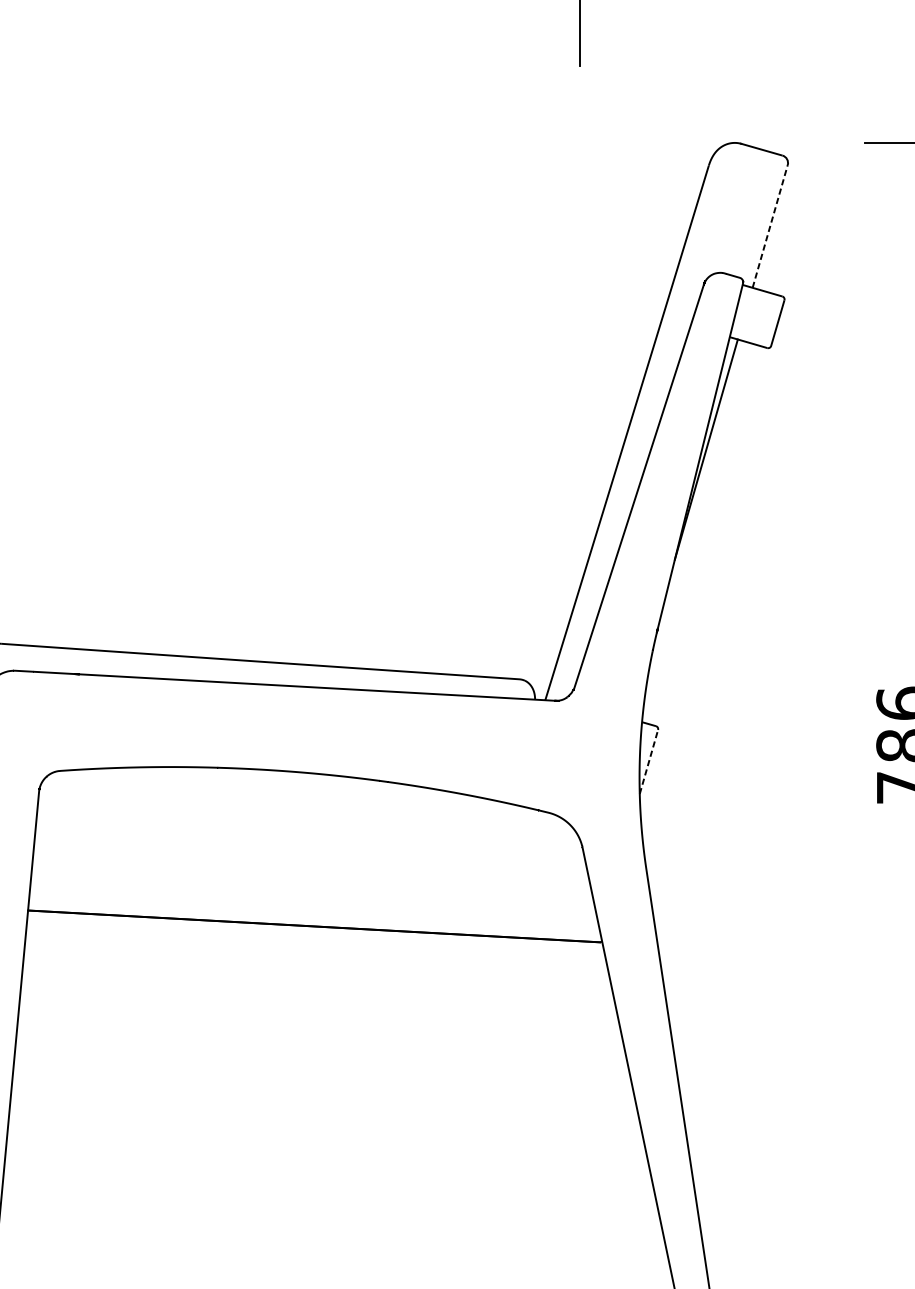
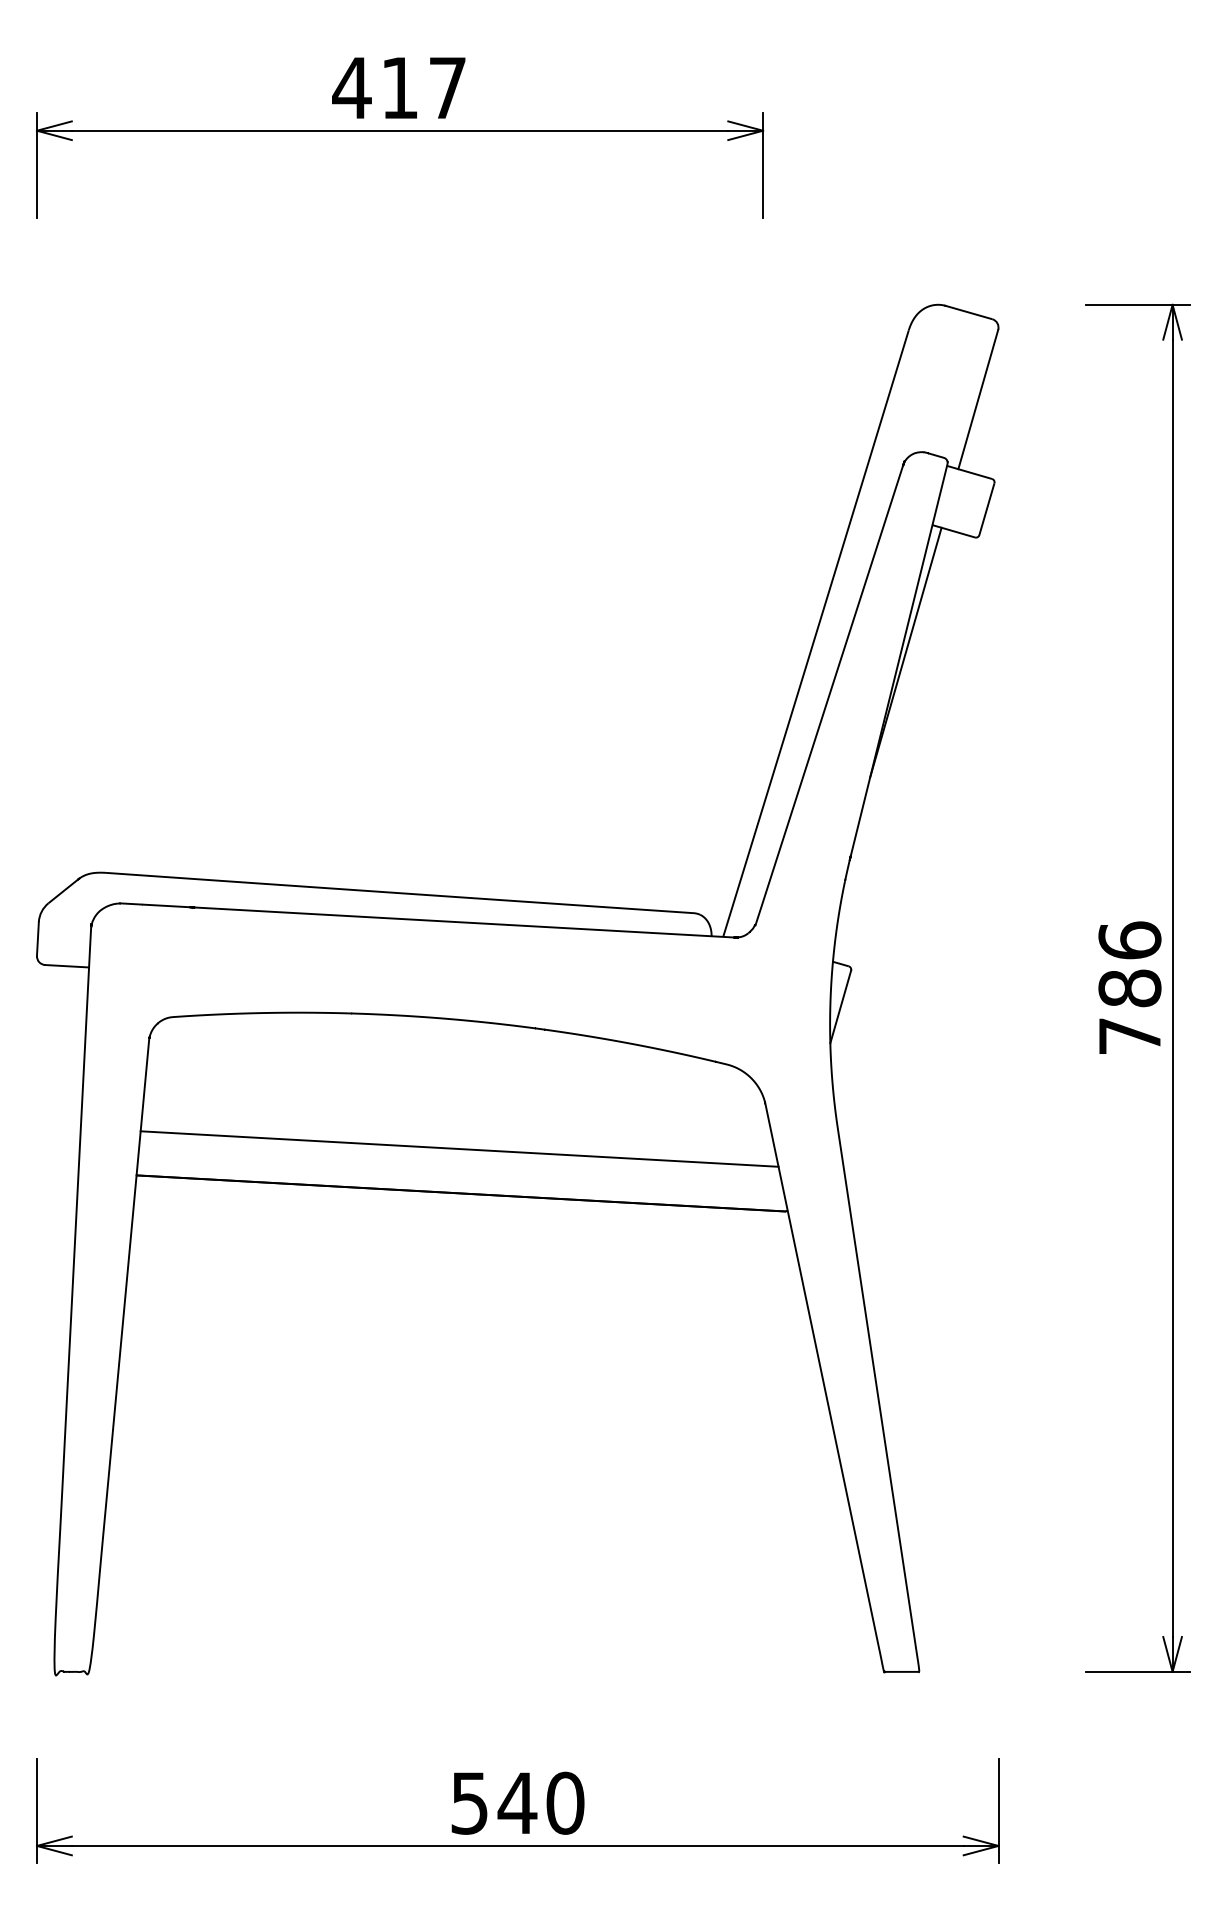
line: (770, 226) -> (978, 399), dashed -> solid
line: (648, 761) -> (840, 1006), dashed -> solid
line: (312, 886) -> (459, 1148), added

